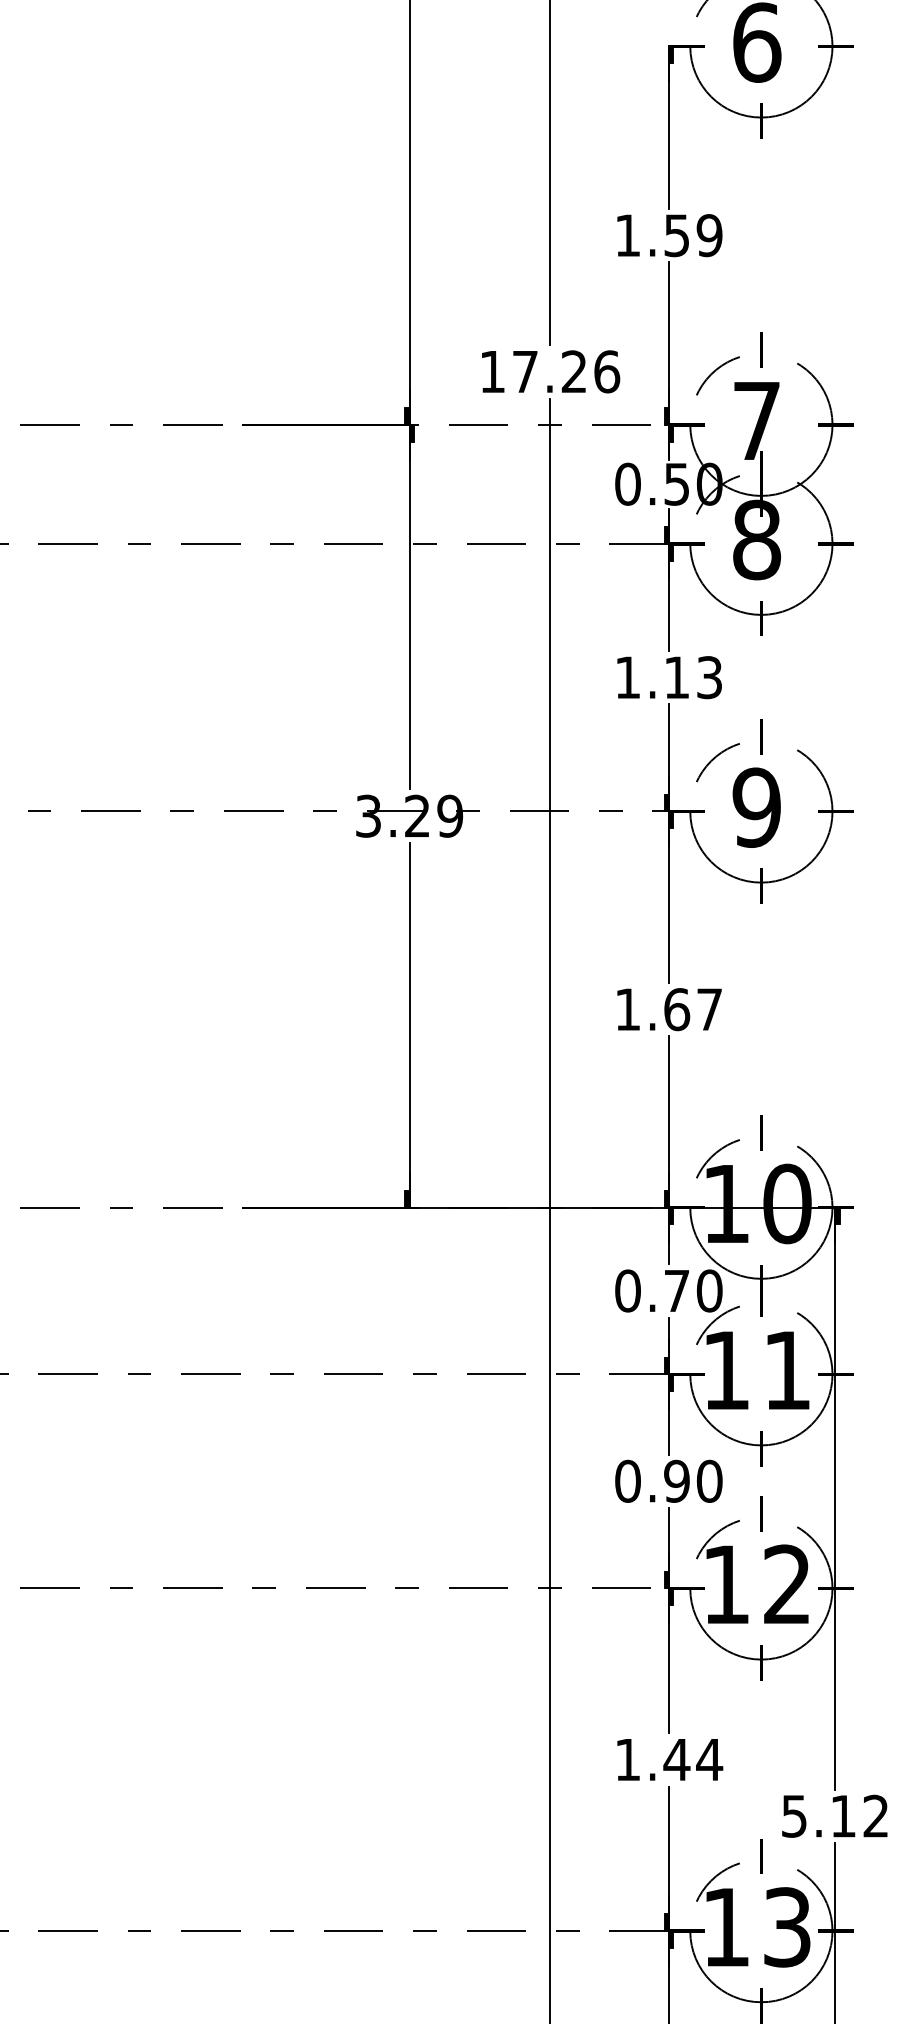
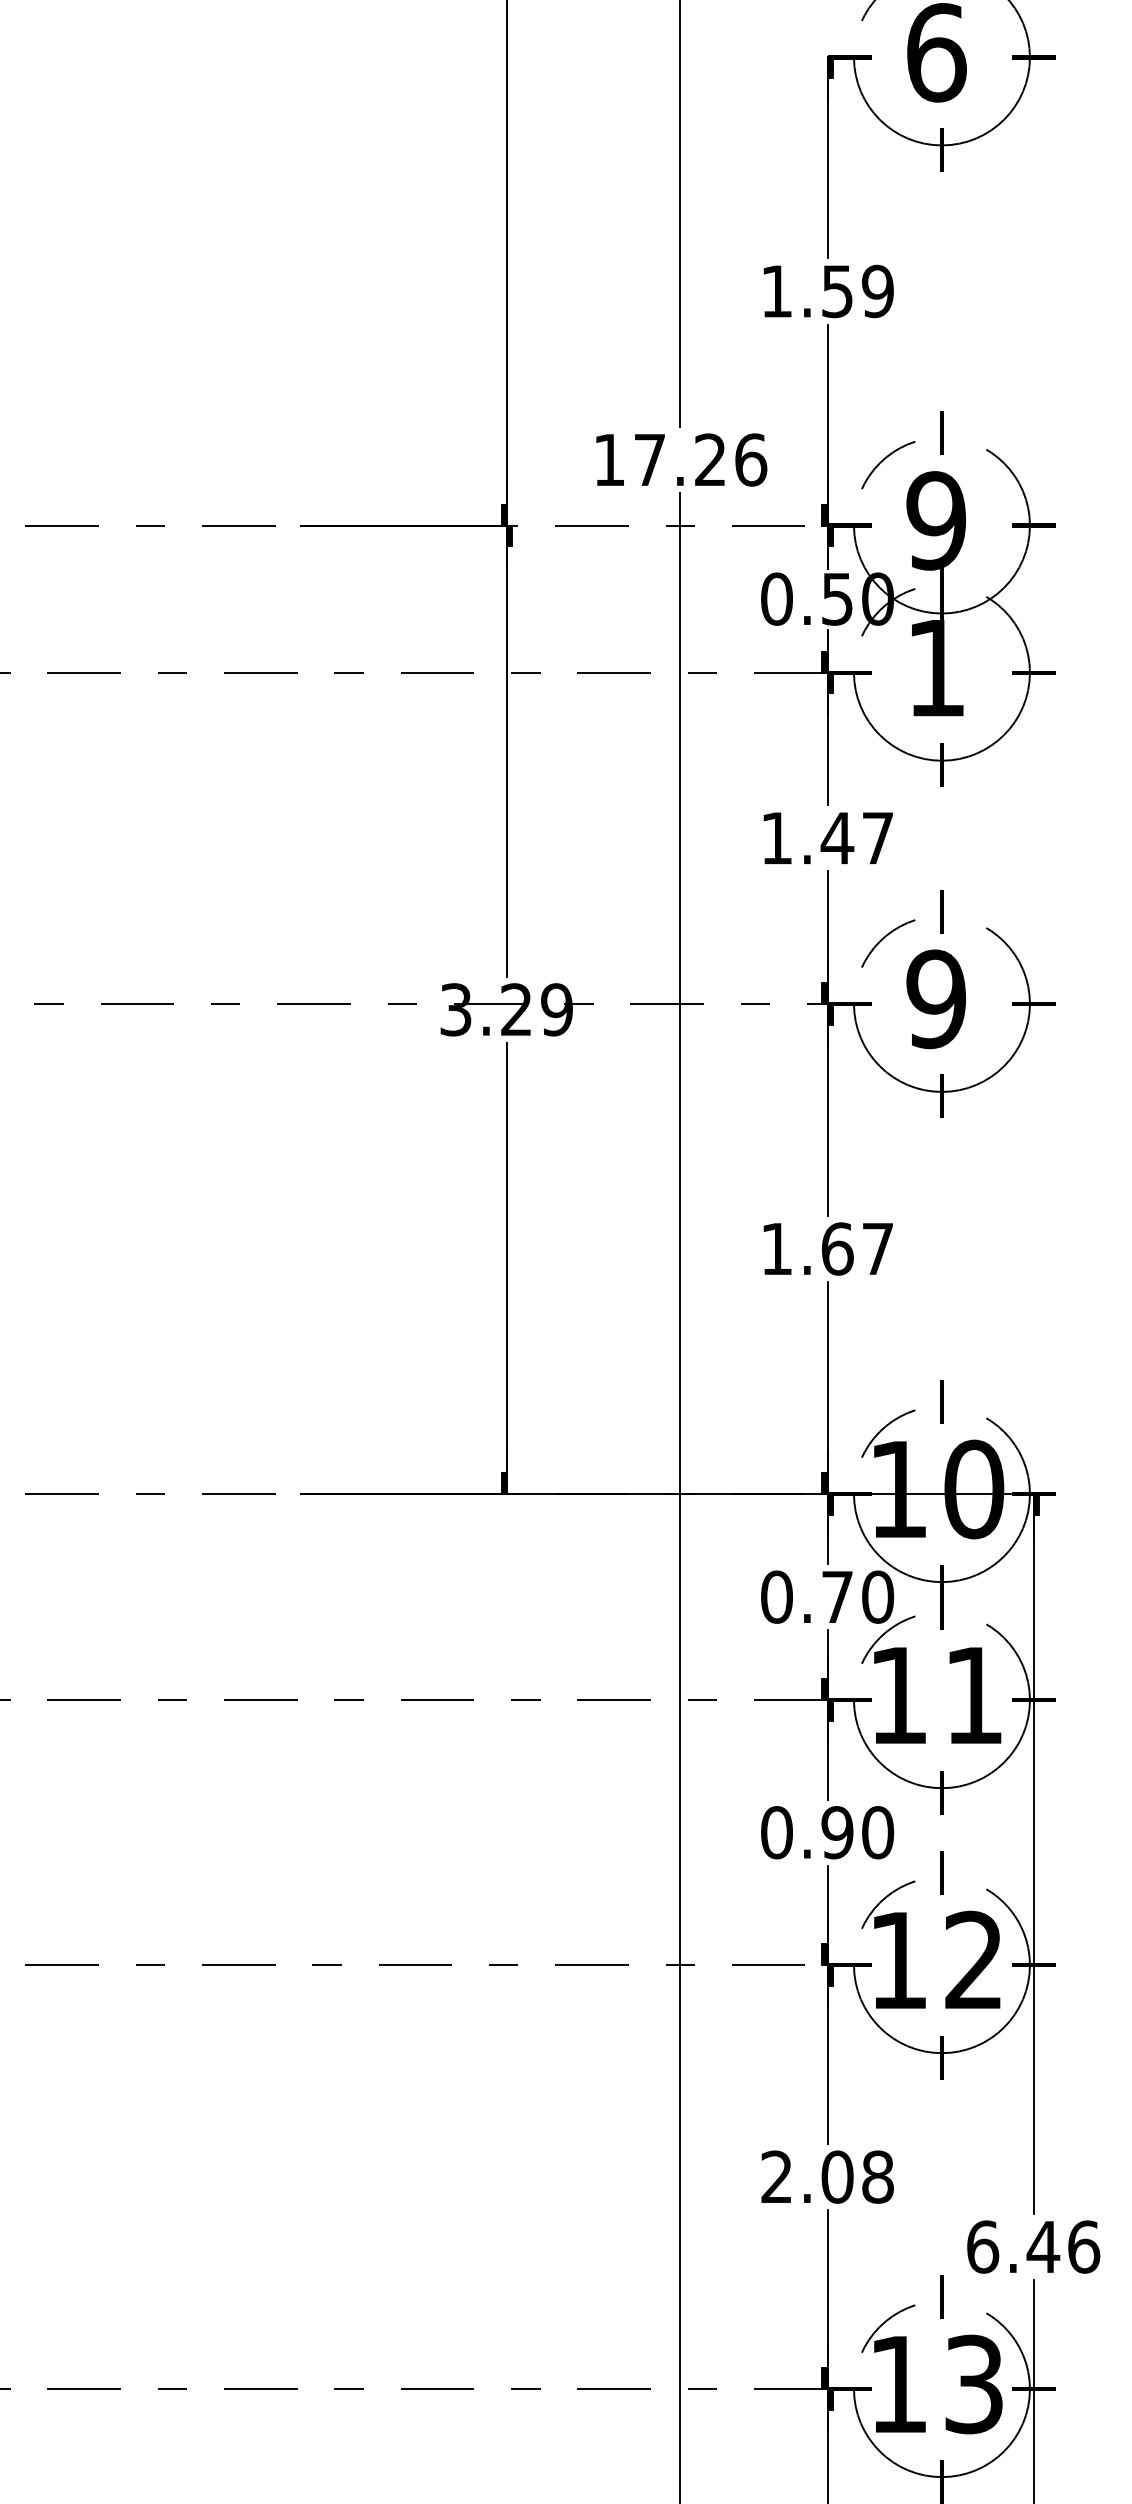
text: (756, 420) -> (936, 520), 7 -> 9
text: (756, 539) -> (936, 667), 8 -> 1
text: (692, 676) -> (856, 837), 1.13 -> 1.47
text: (668, 1759) -> (827, 2176), 1.44 -> 2.08
text: (835, 1815) -> (1033, 2246), 5.12 -> 6.46

